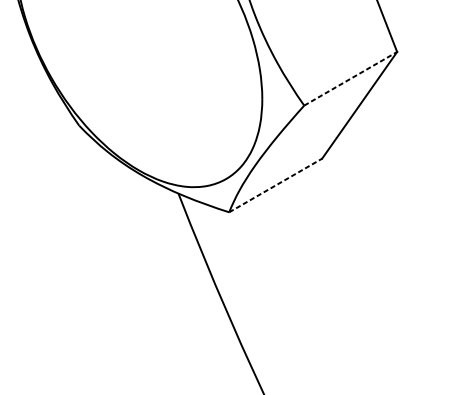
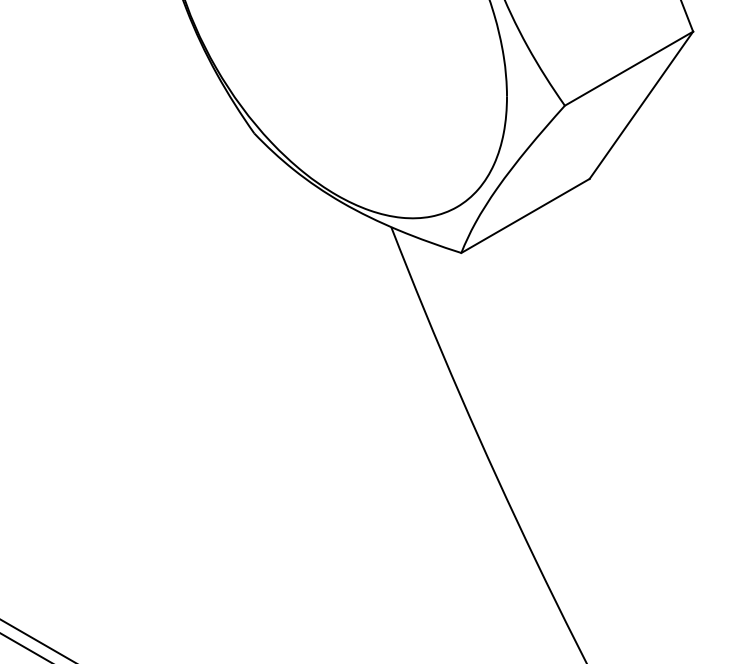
line: (351, 78) -> (629, 68), dashed -> solid
line: (275, 185) -> (525, 215), dashed -> solid

